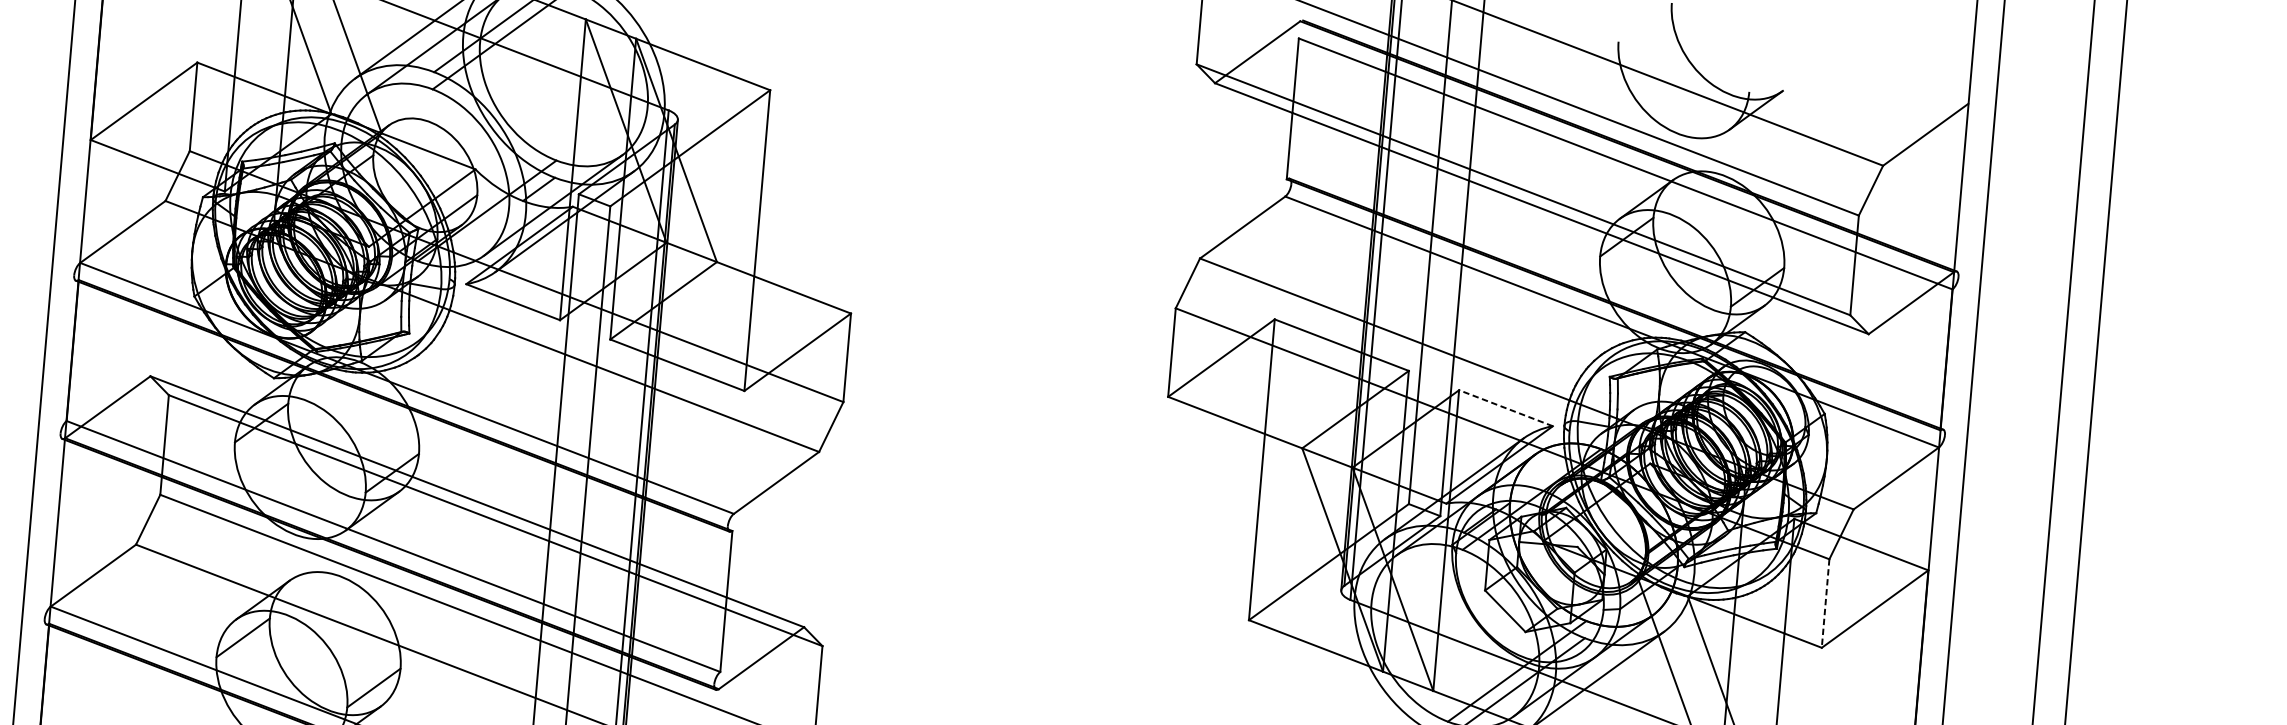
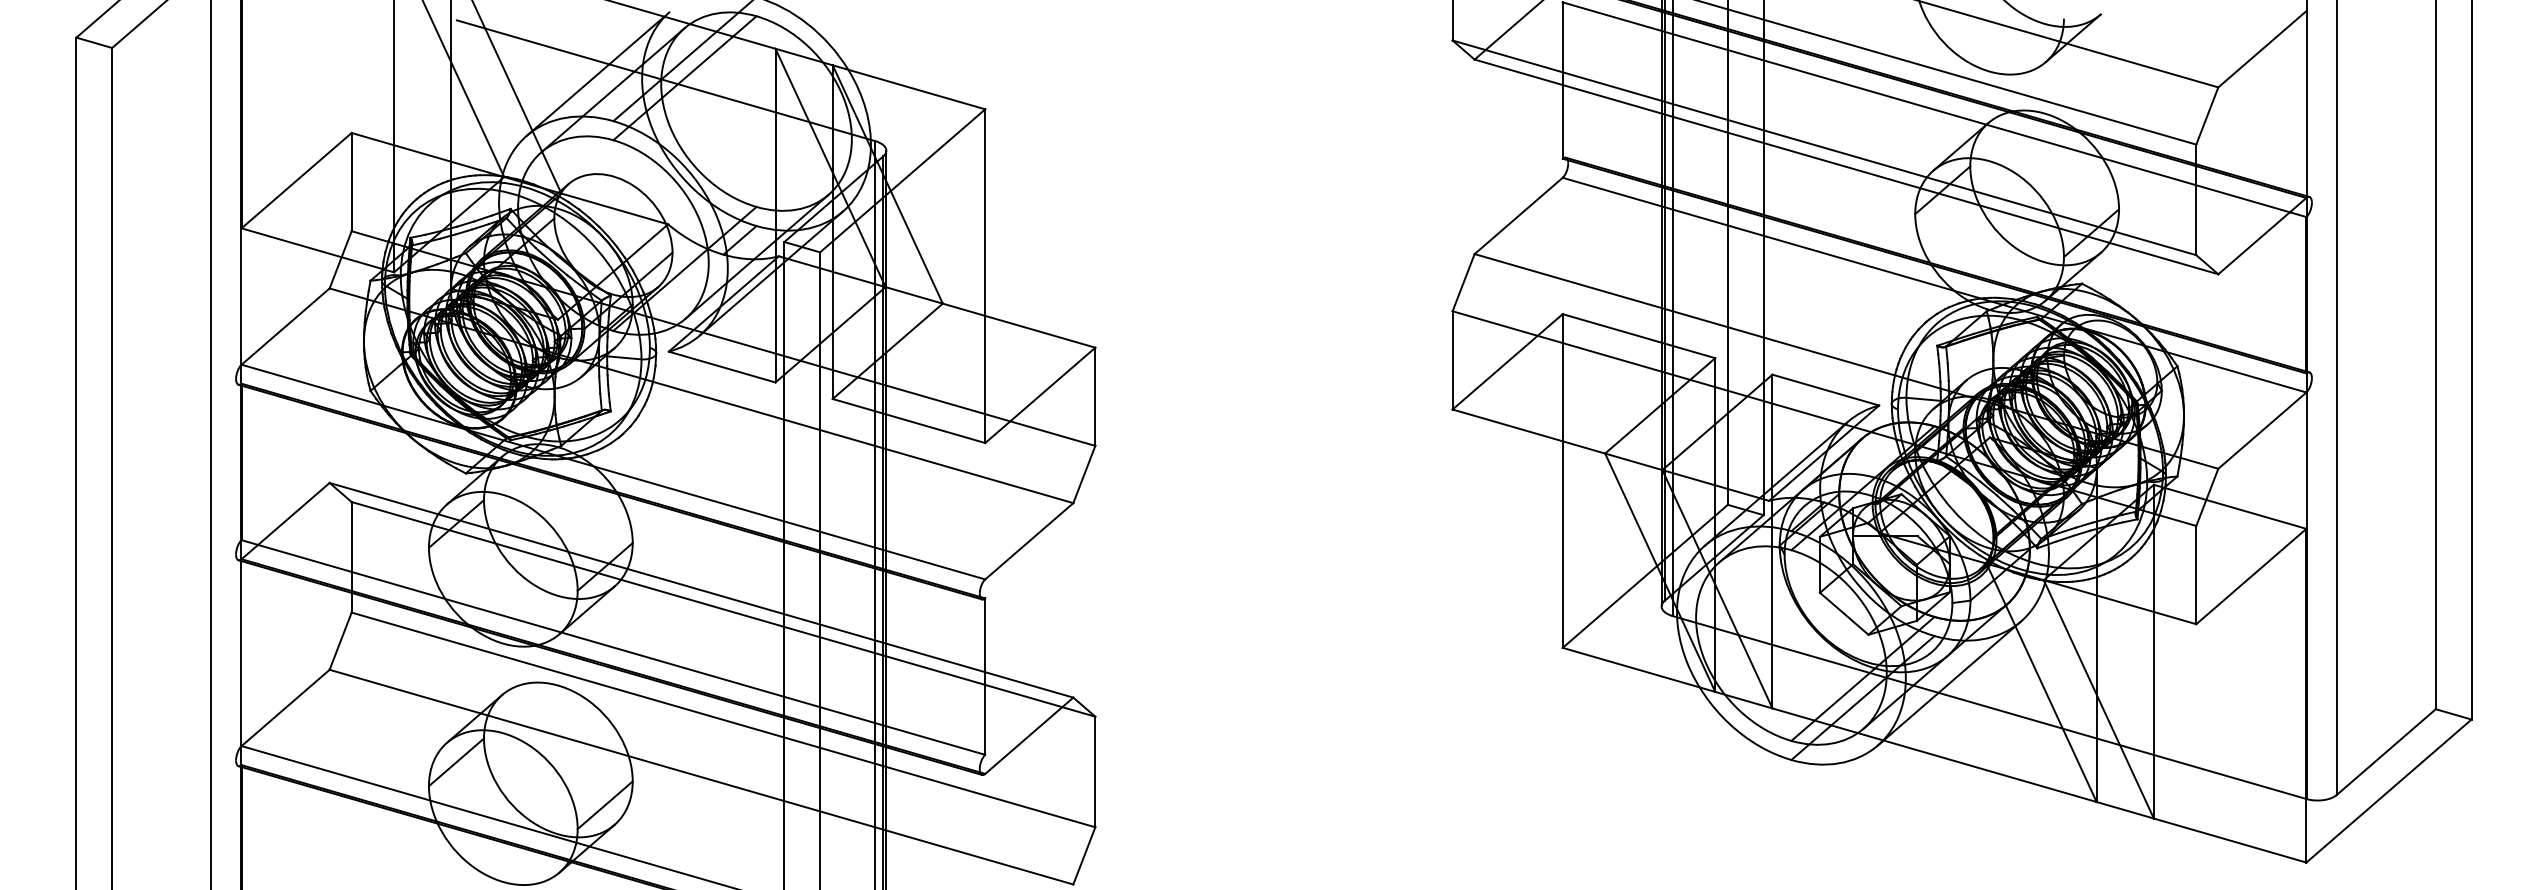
line: (1505, 408) -> (1825, 390), dashed -> solid
line: (1825, 603) -> (2196, 575), dashed -> solid

